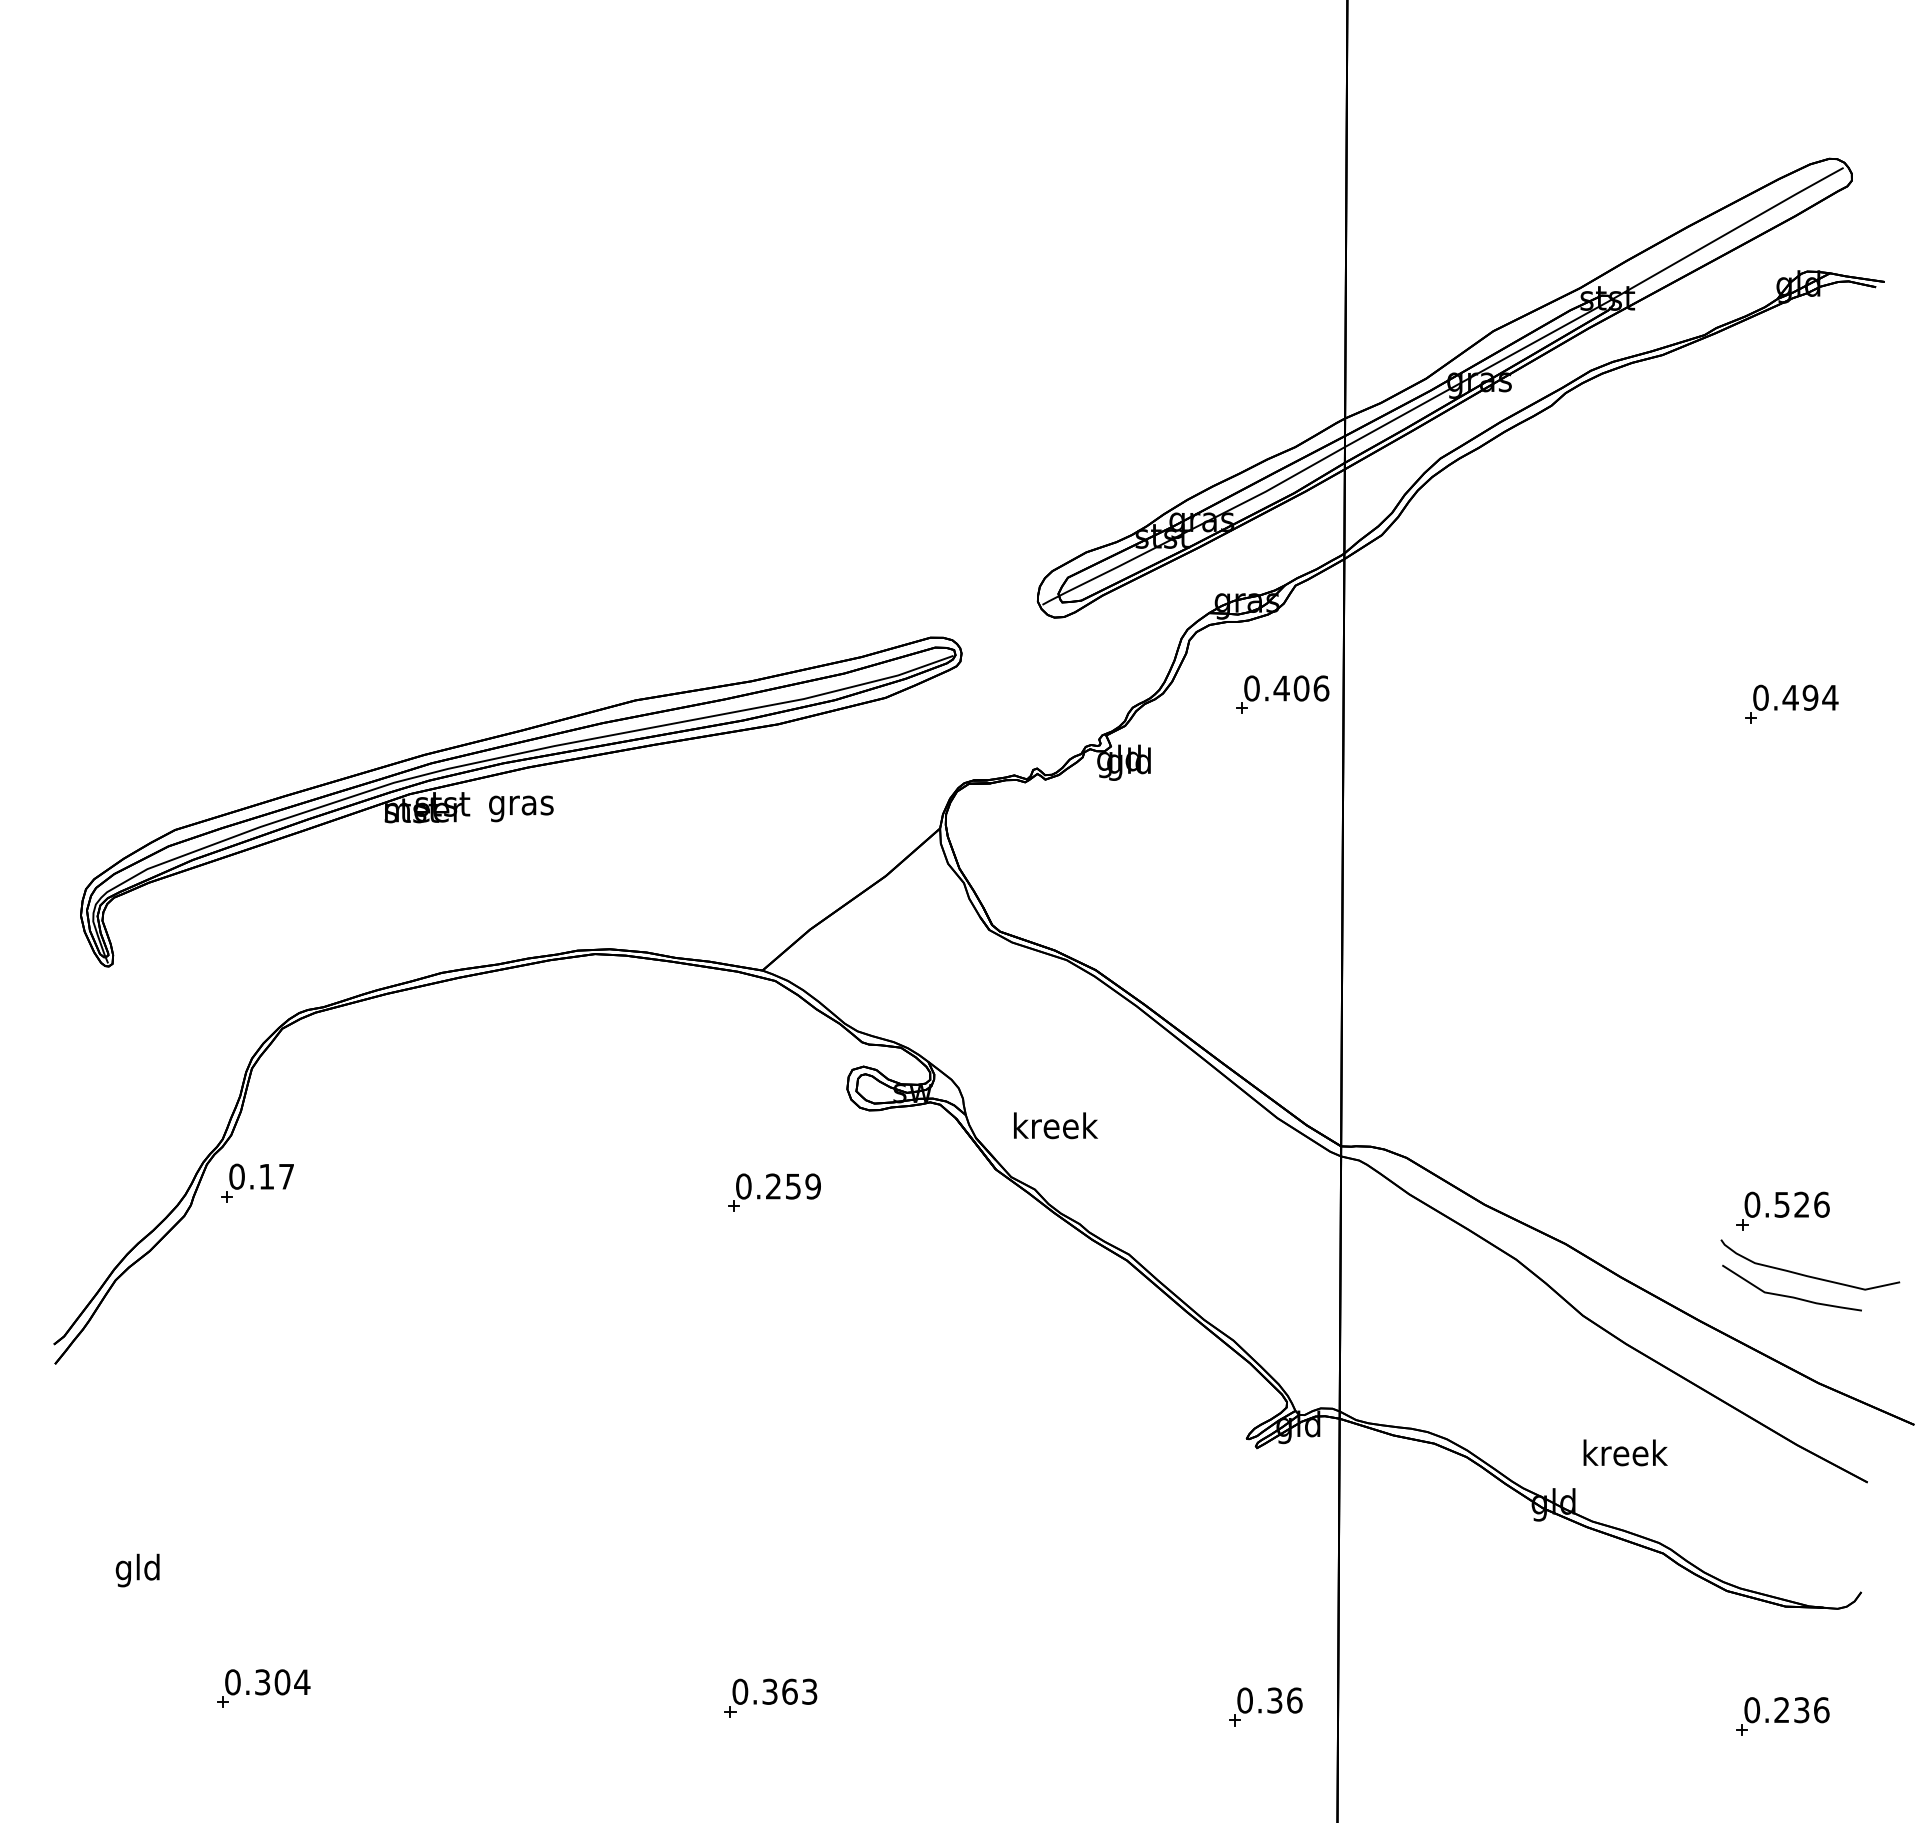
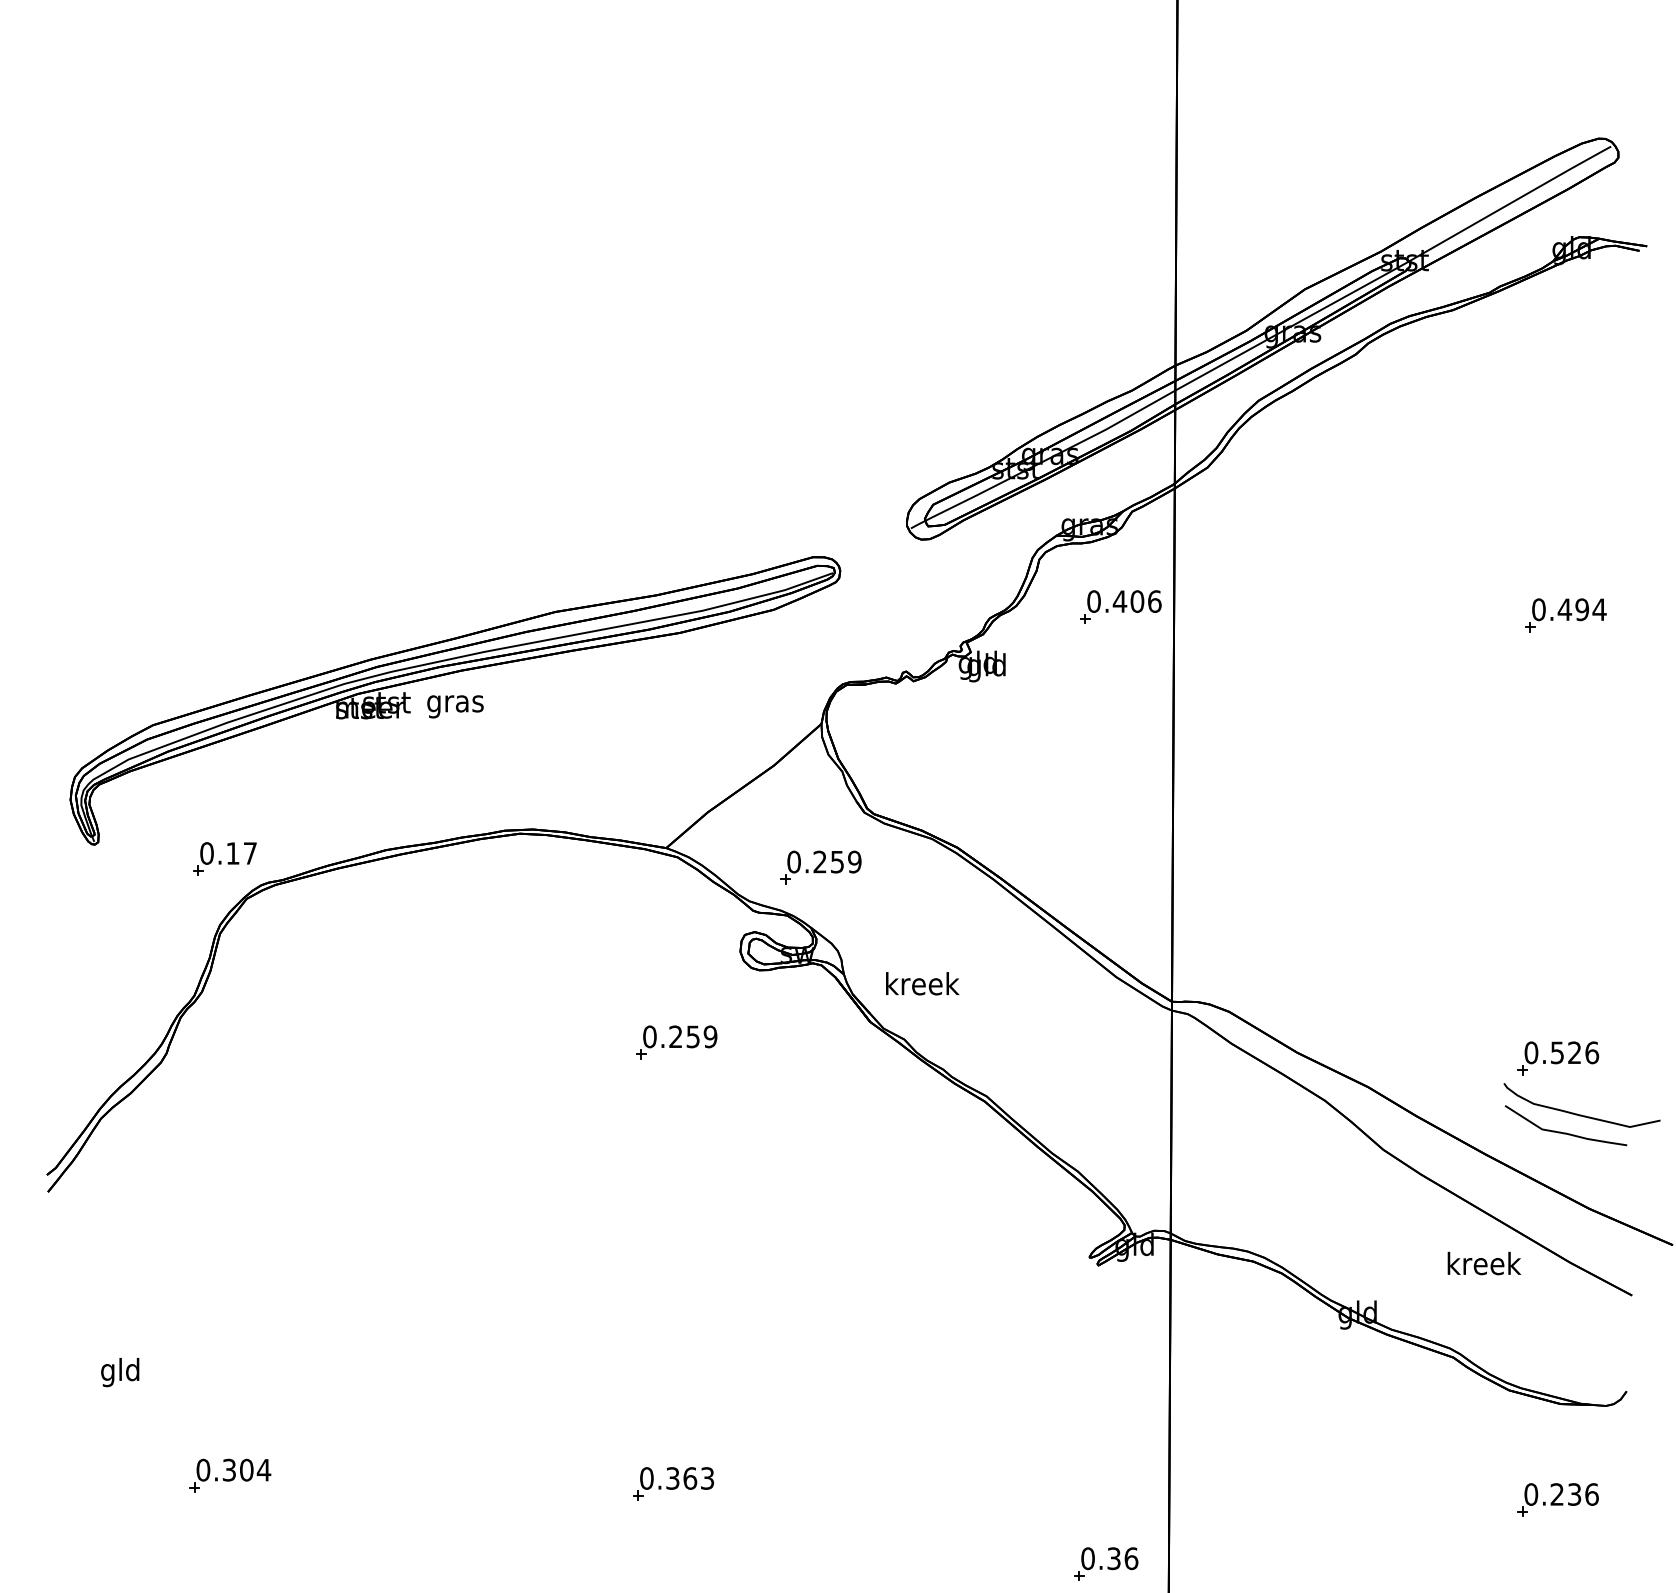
part: (939, 992) -> (820, 867), added
part: (257, 1182) -> (224, 858), moved
text: (1625, 1452) -> (1484, 1263), moved
part: (1265, 1706) -> (1105, 1563), moved

